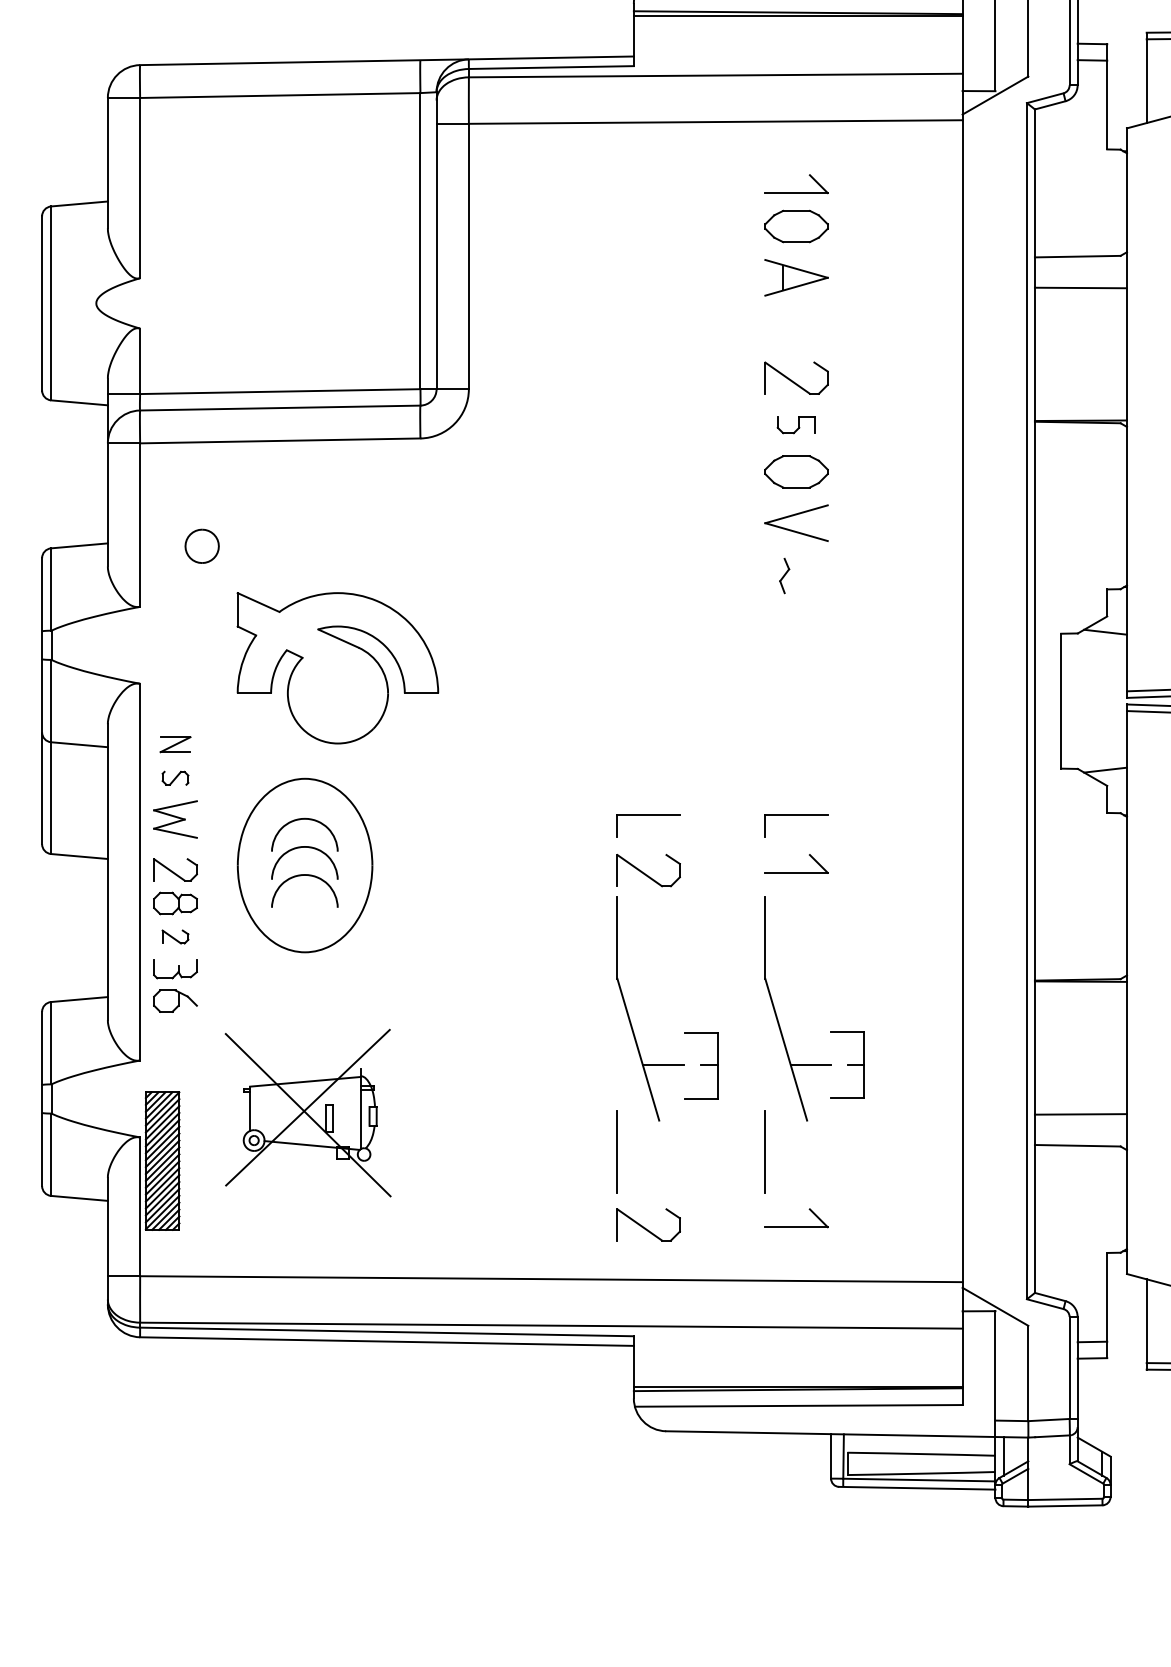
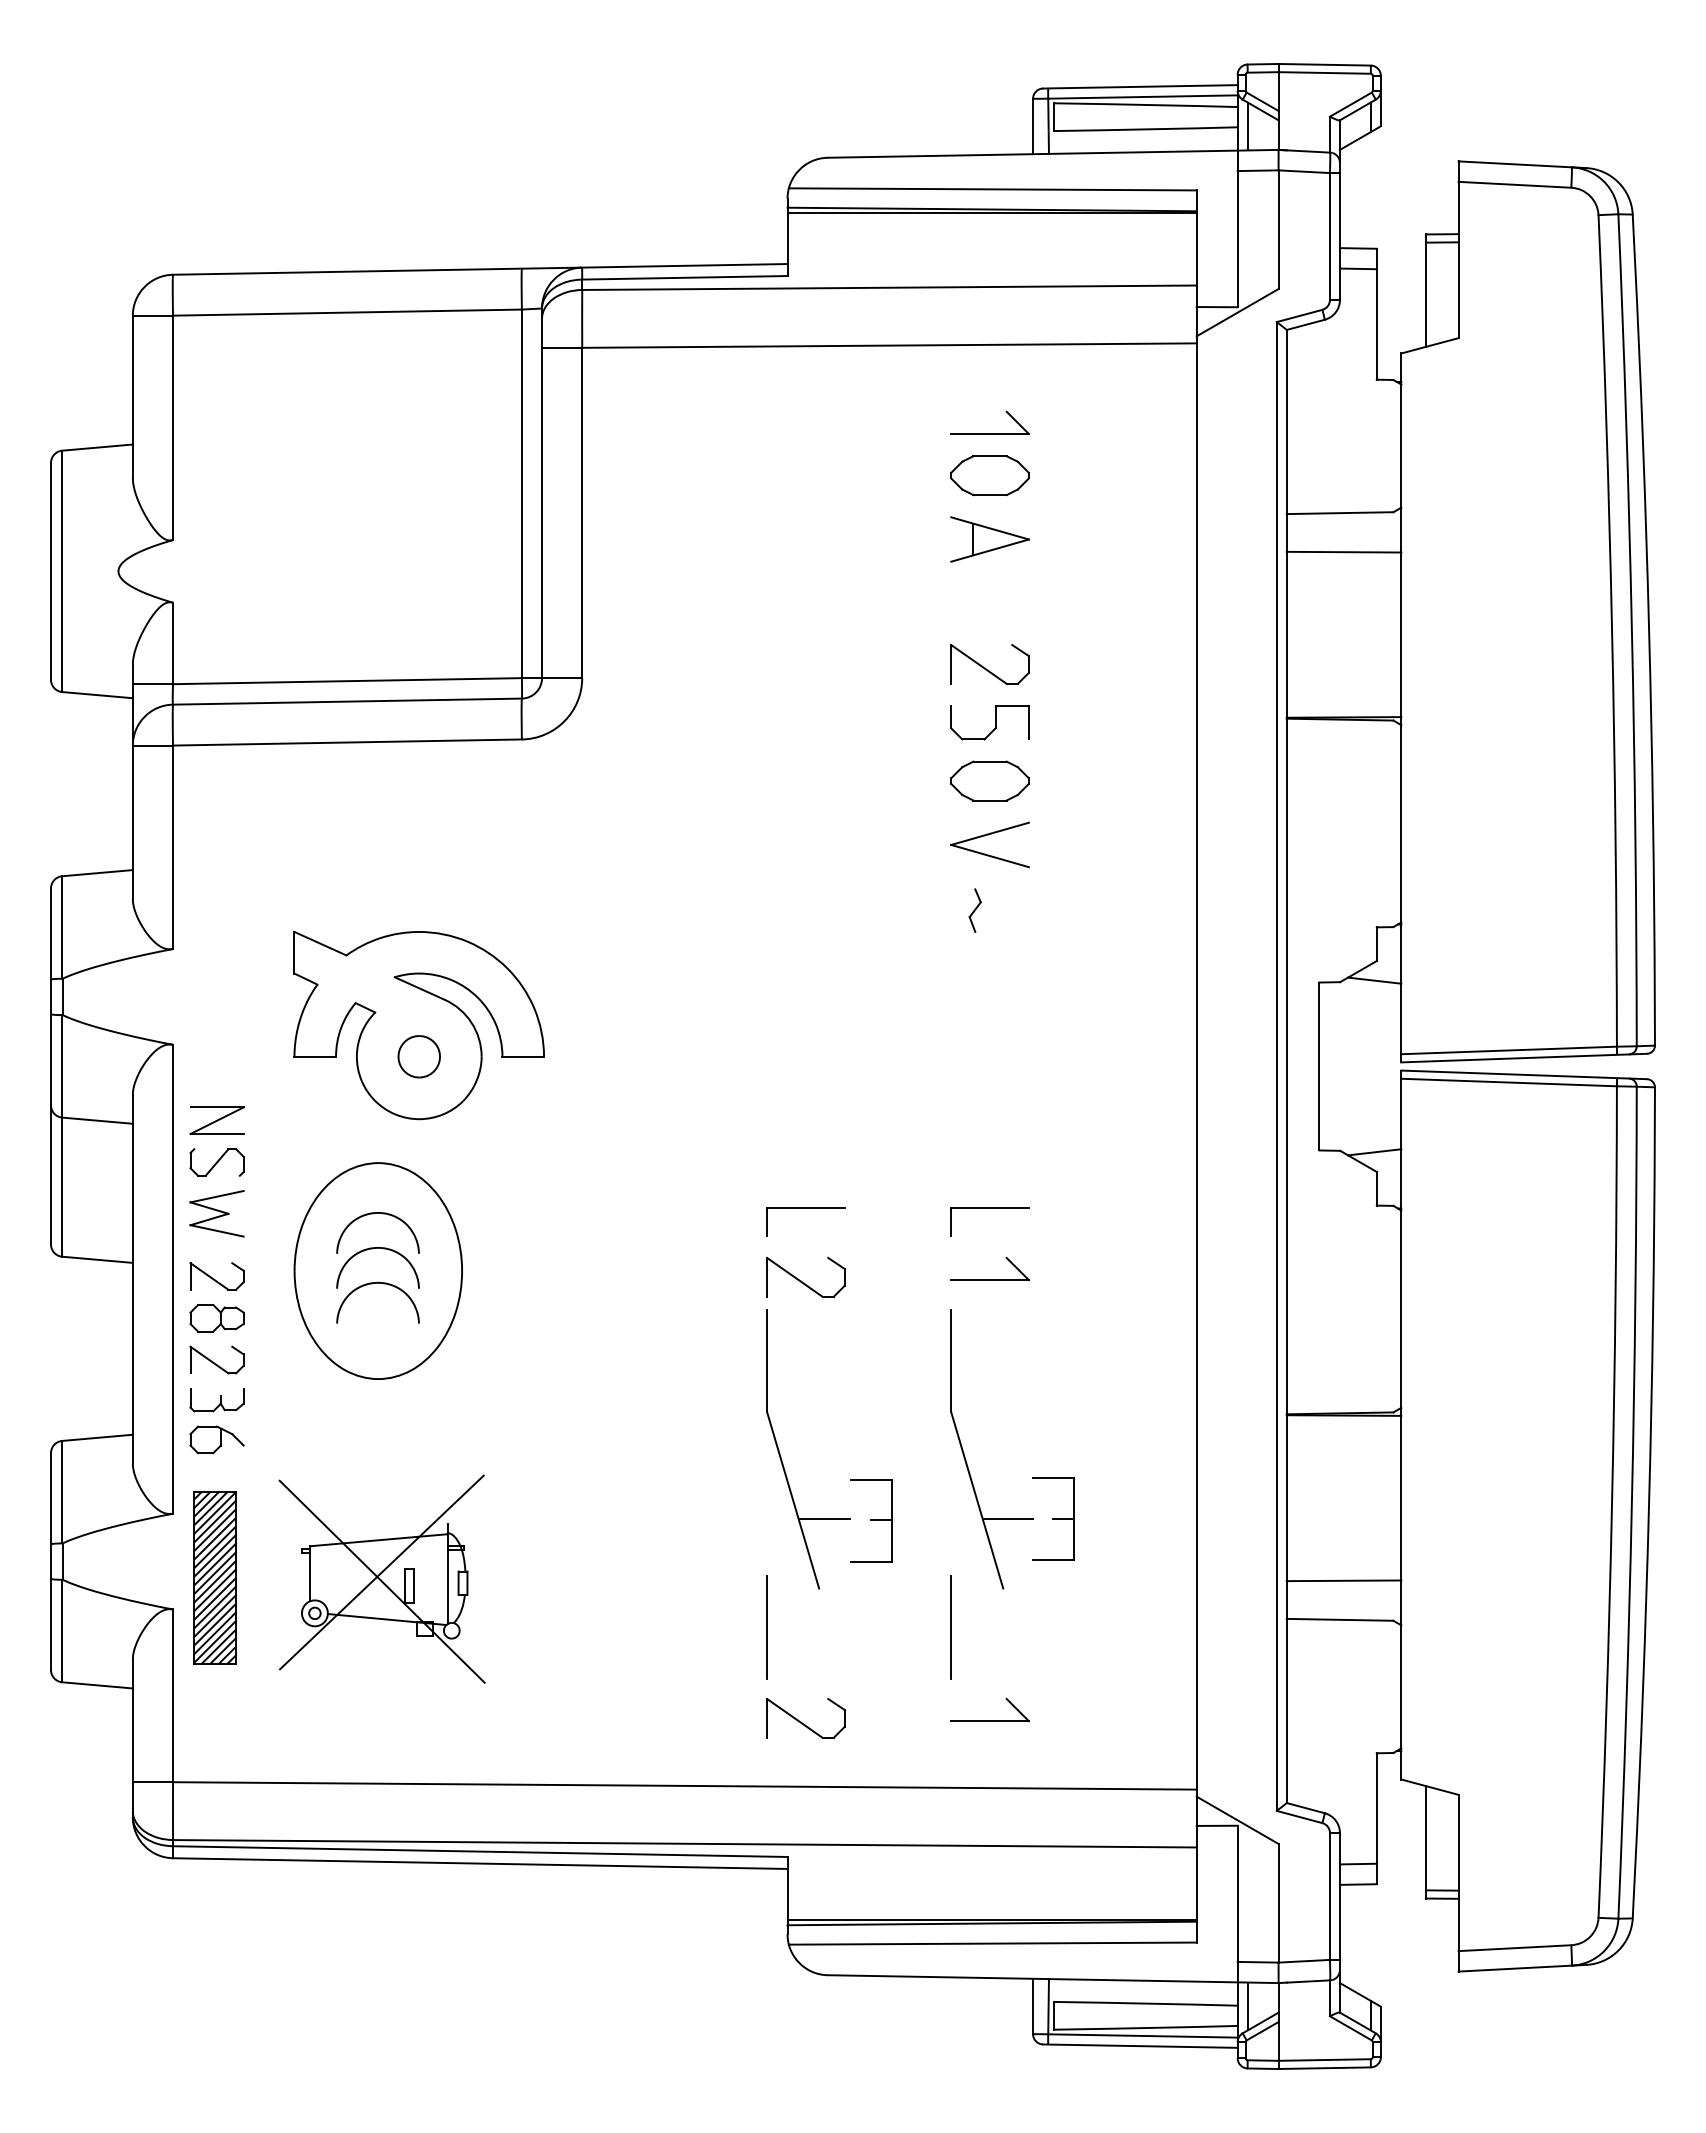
part: (796, 424) -> (989, 722), size x1.67
part: (201, 546) -> (418, 1056), moved
part: (175, 744) -> (216, 1120), size x1.43
part: (175, 778) -> (216, 1162), size x1.67
part: (175, 936) -> (216, 1359), size x1.67
part: (162, 1160) -> (214, 1577), moved

